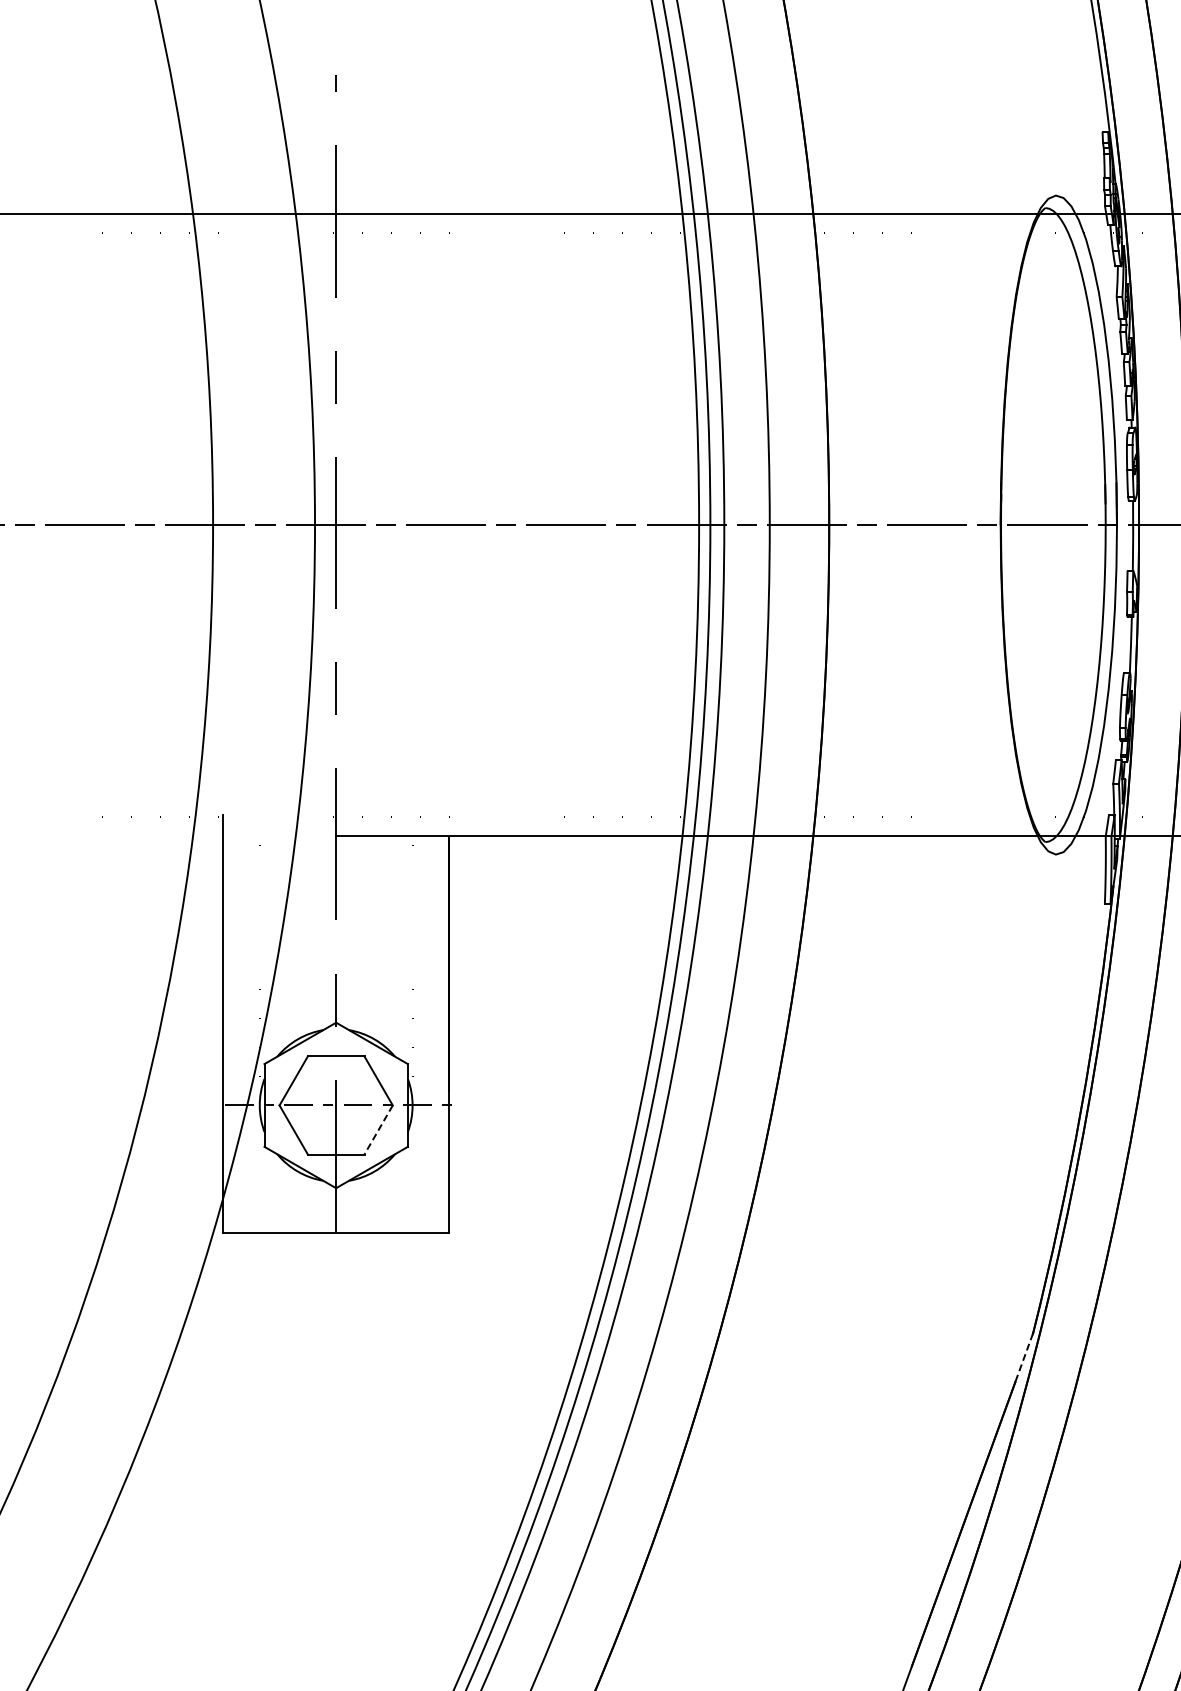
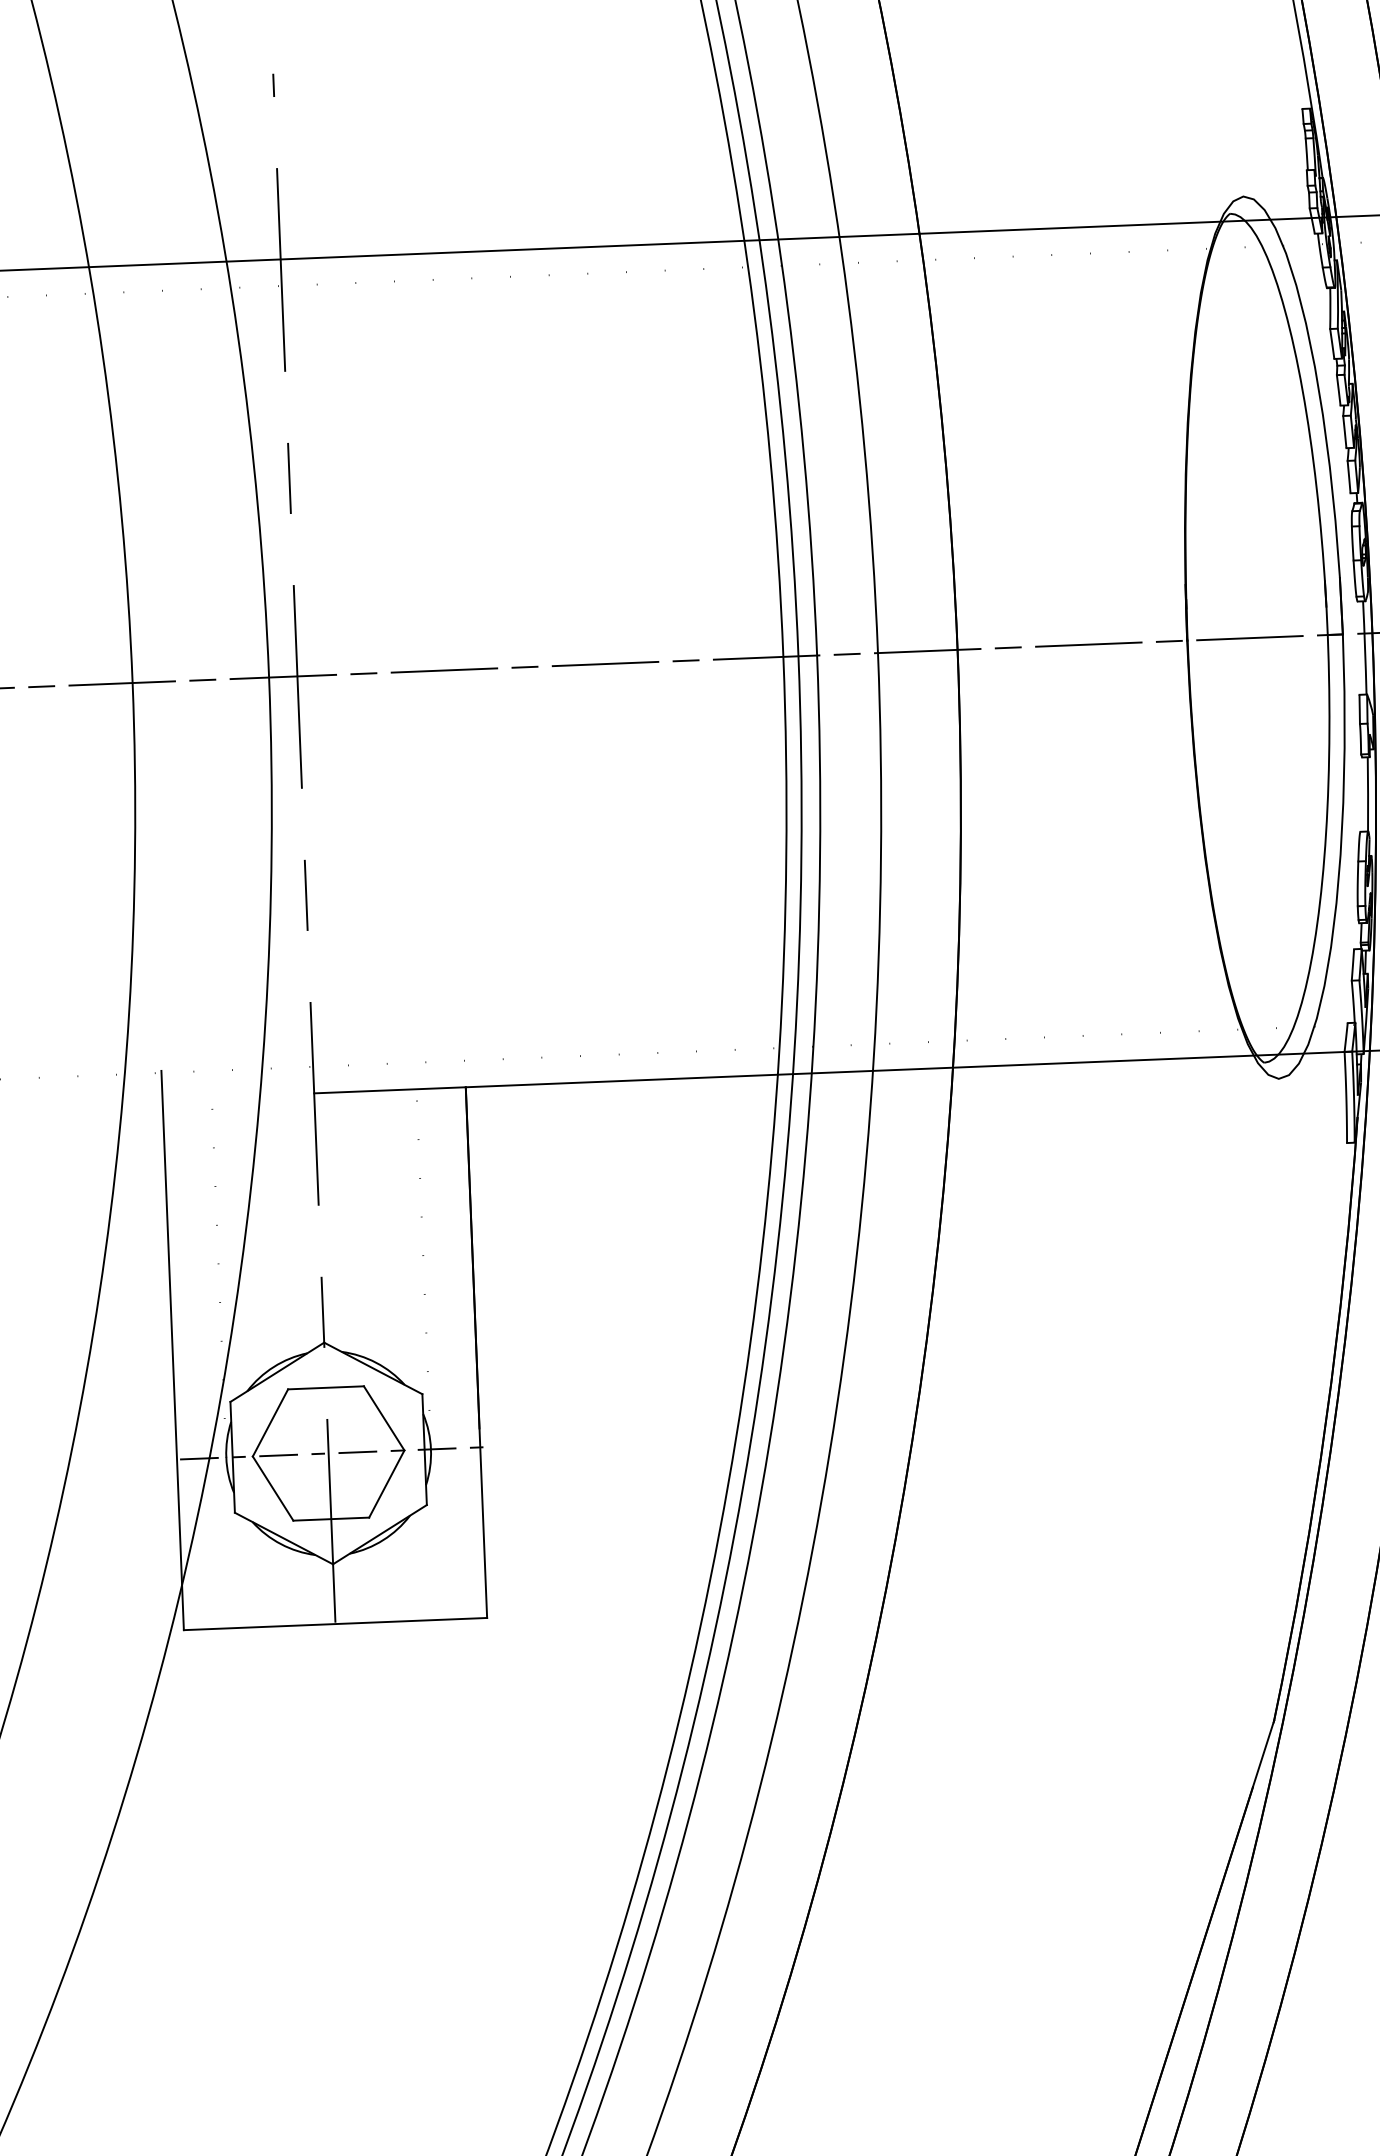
line: (378, 1130) -> (386, 1484), dashed -> solid
line: (1024, 1357) -> (1263, 1753), dashed -> solid

